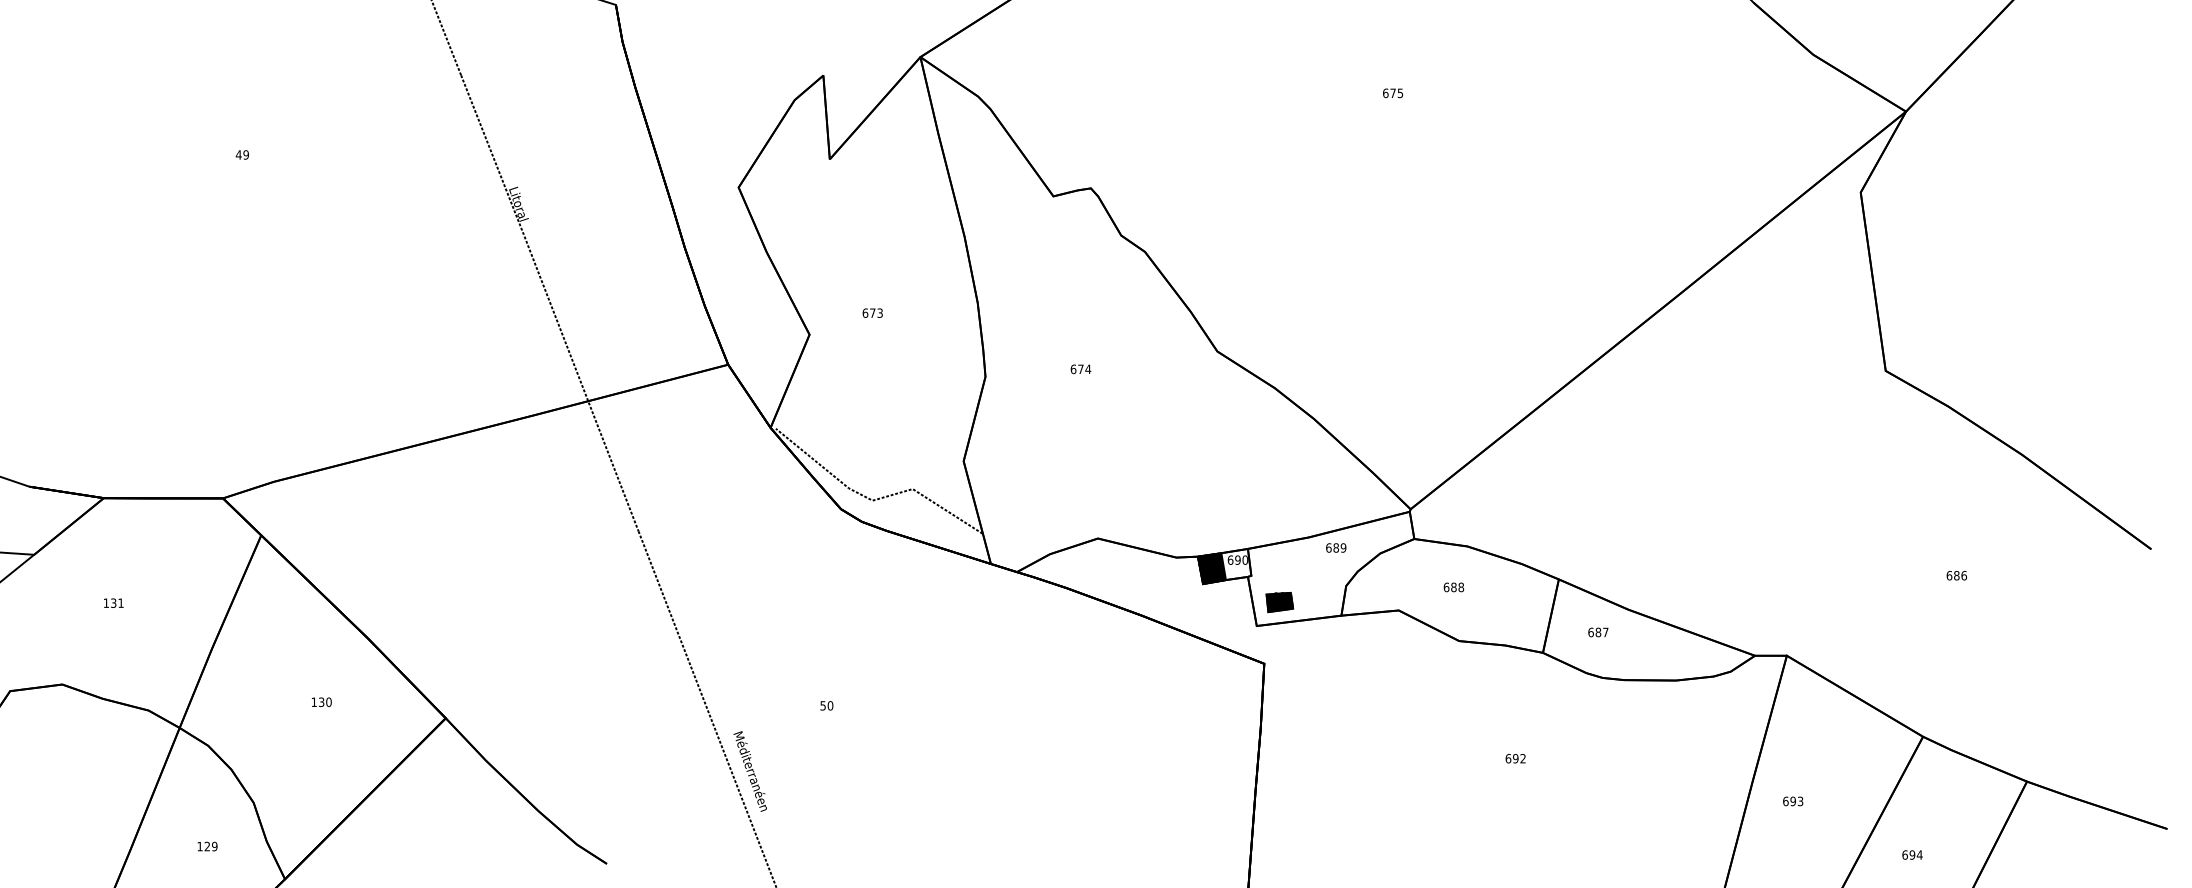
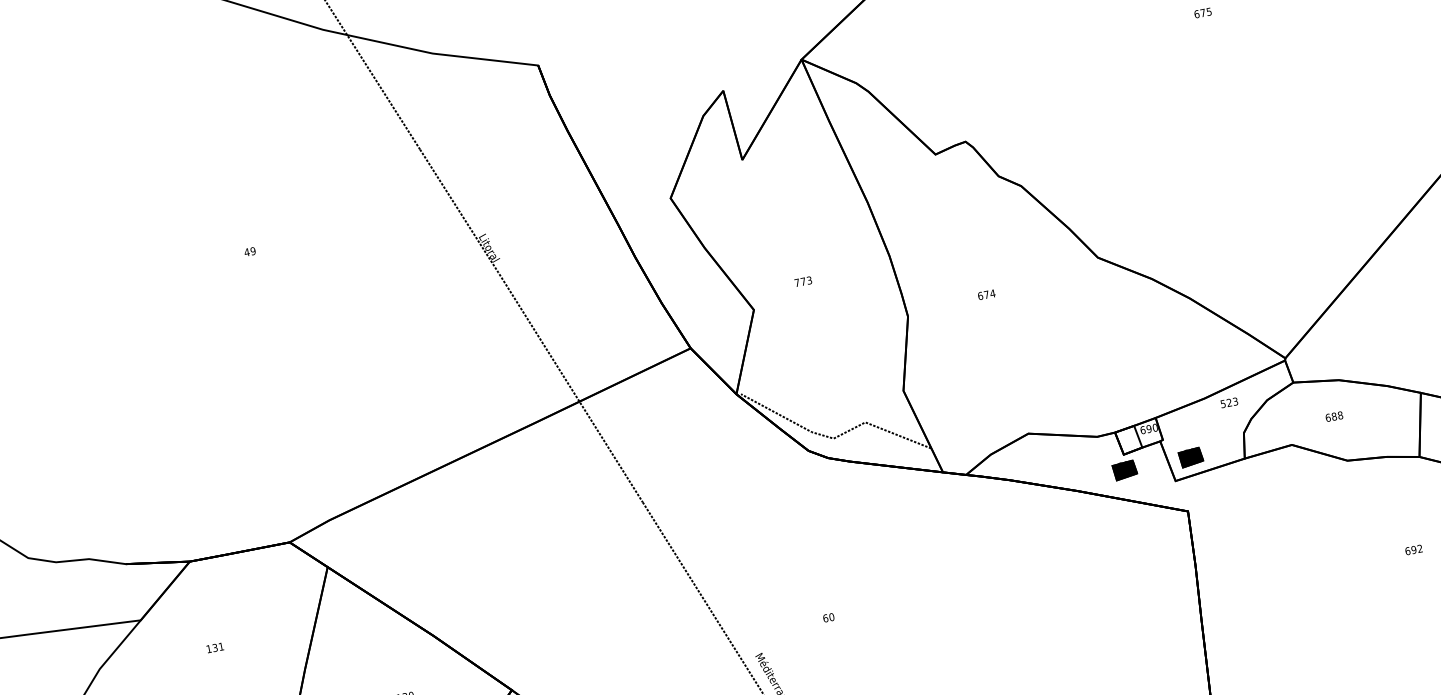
text: (865, 312) -> (797, 282), 673 -> 773
text: (1336, 547) -> (1229, 402), 689 -> 523
fill: (1211, 568) -> (1128, 440), removed
part: (1200, 602) -> (1124, 470), added
text: (823, 705) -> (825, 618), 50 -> 60

